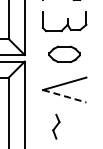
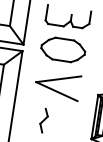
part: (64, 54) -> (63, 50), size x1.43
line: (64, 96) -> (56, 91), dashed -> solid

